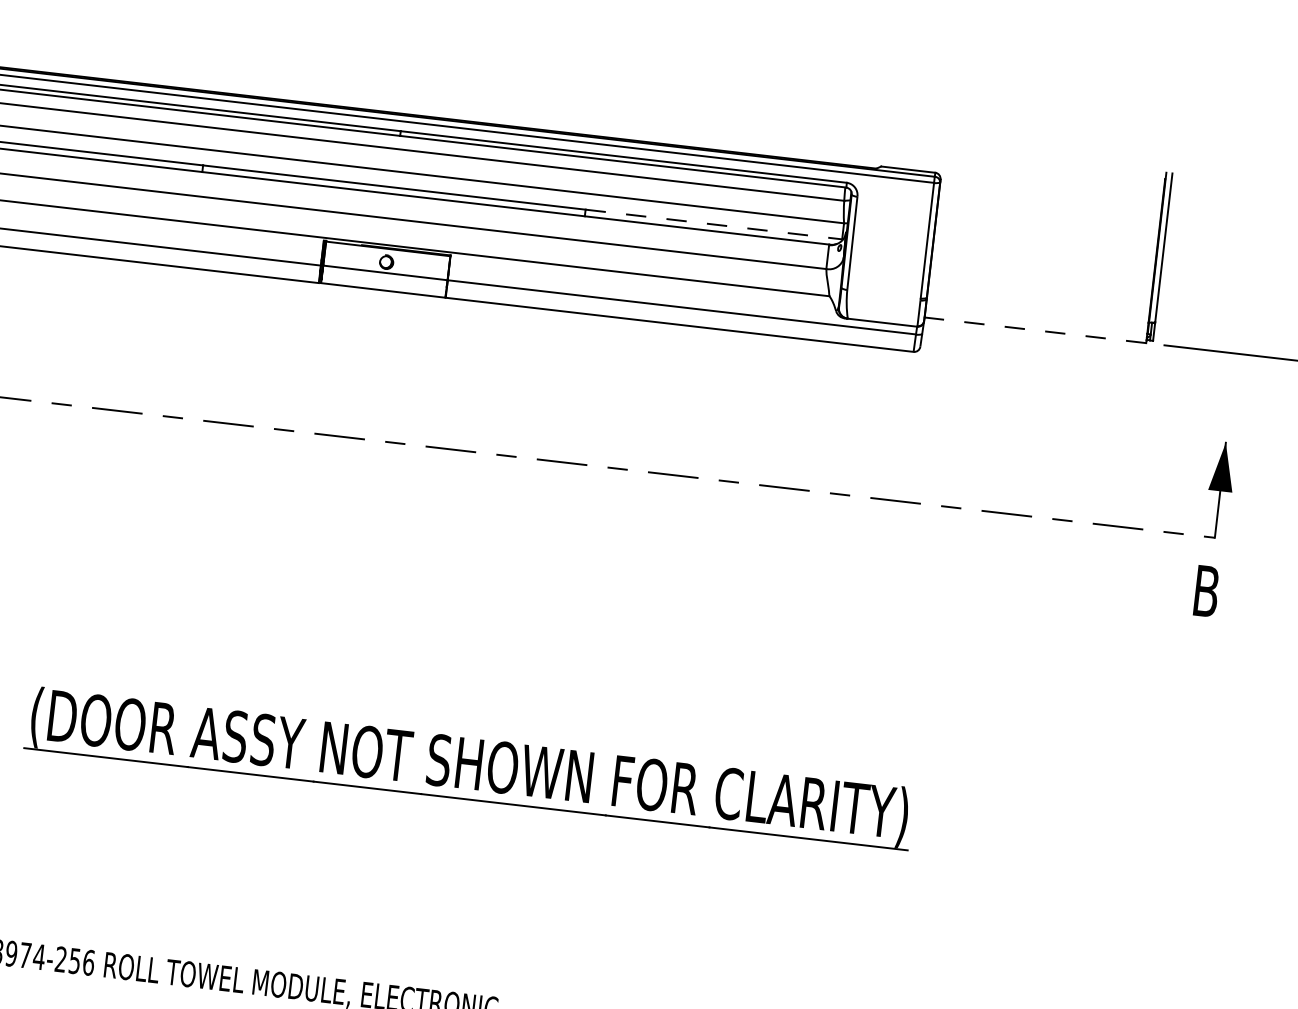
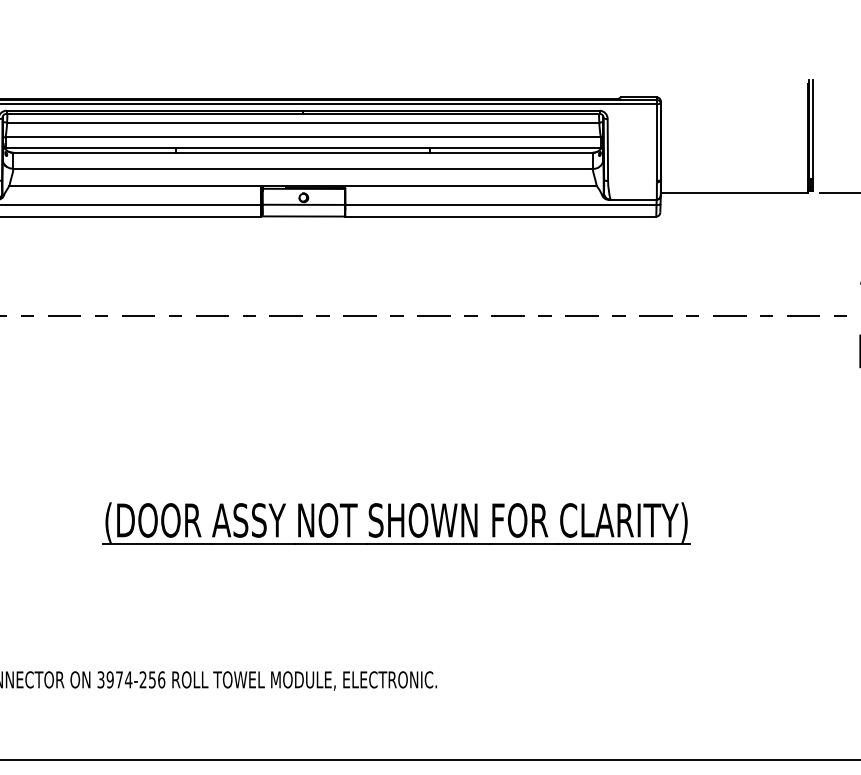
line: (715, 225) -> (516, 148), dashed -> solid
line: (1035, 330) -> (734, 193), dashed -> solid

